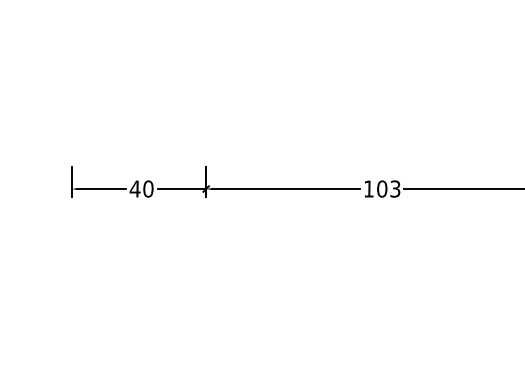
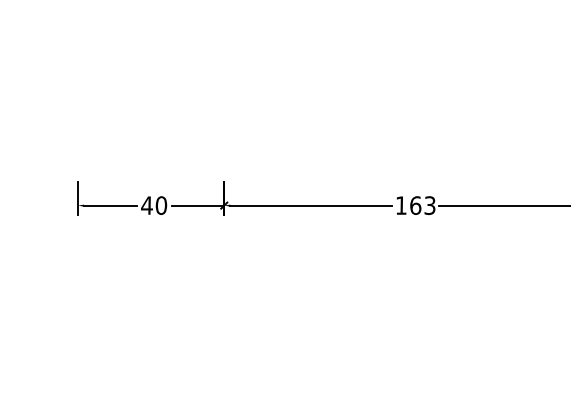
text: (382, 188) -> (415, 205), 103 -> 163

